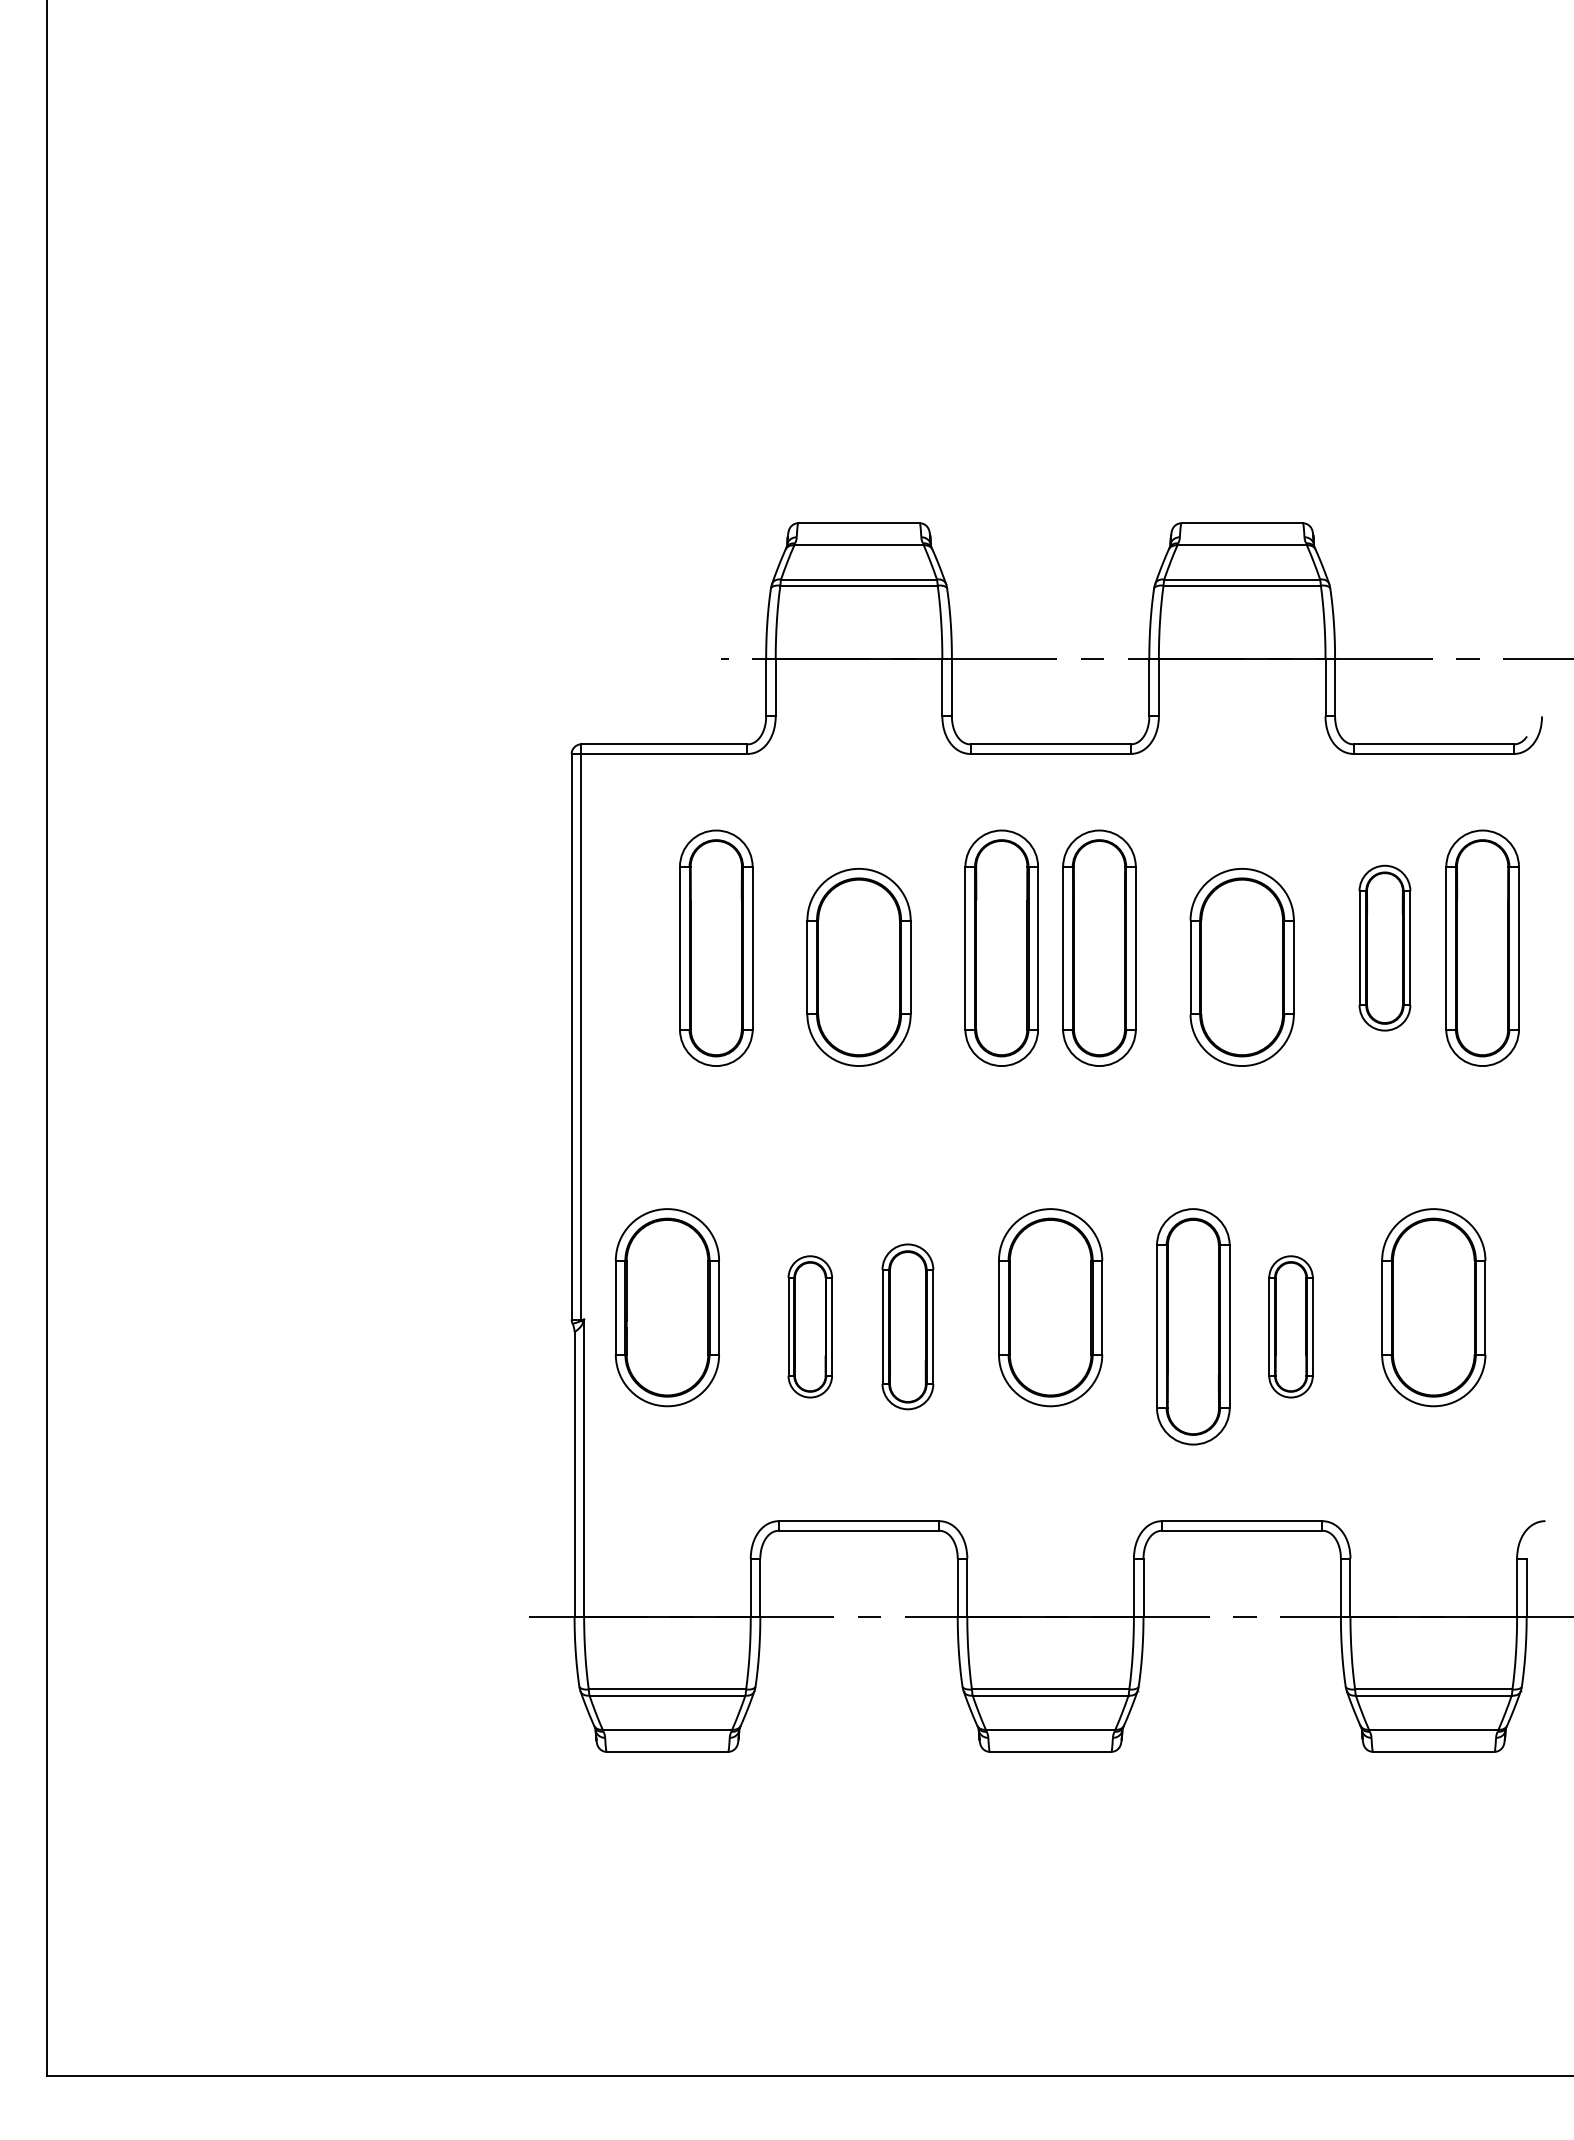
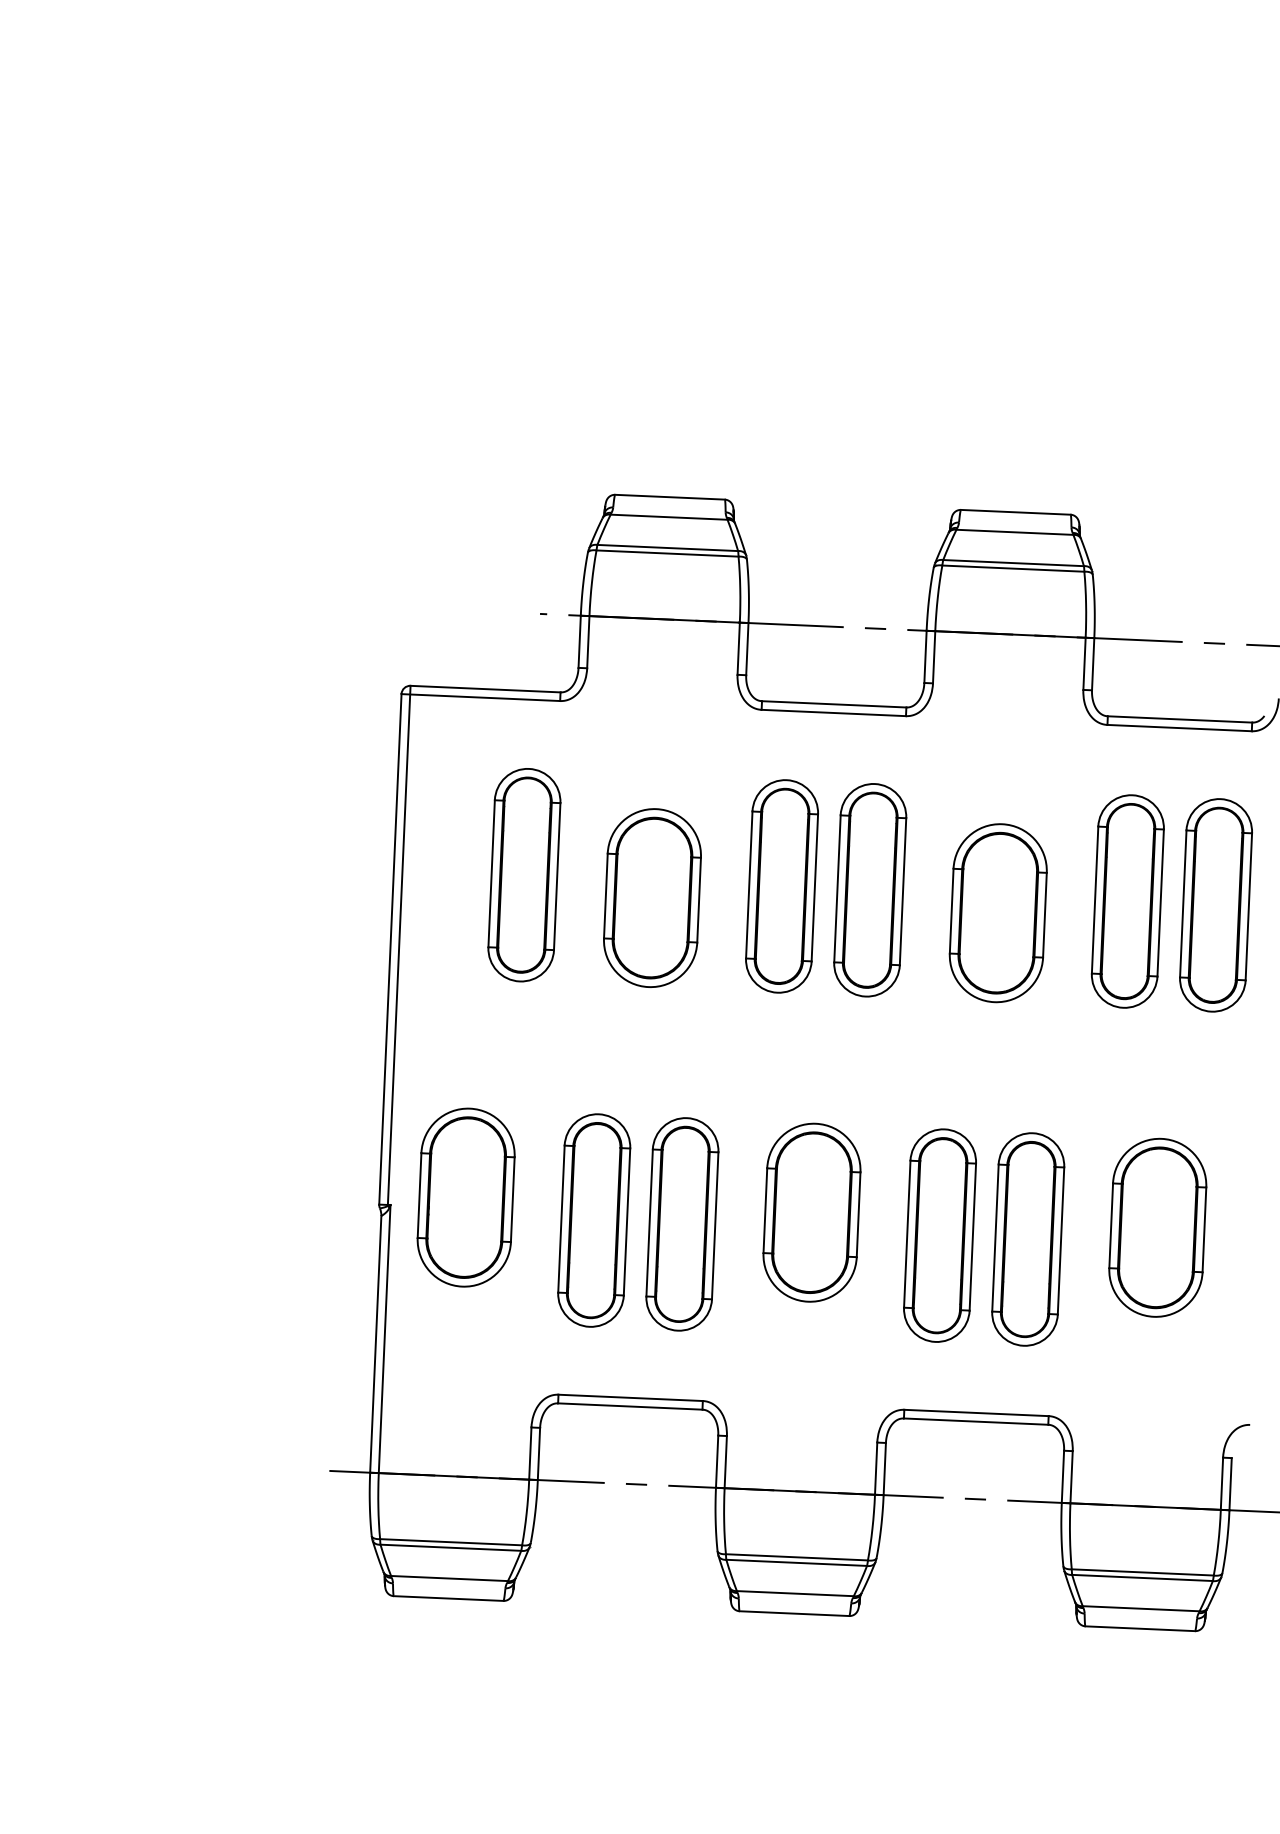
part: (1384, 947) -> (1127, 900), size x1.43
part: (810, 1326) -> (594, 1220), size x1.67
part: (907, 1326) -> (682, 1224), size x1.43
part: (1290, 1326) -> (1027, 1239), size x1.67

